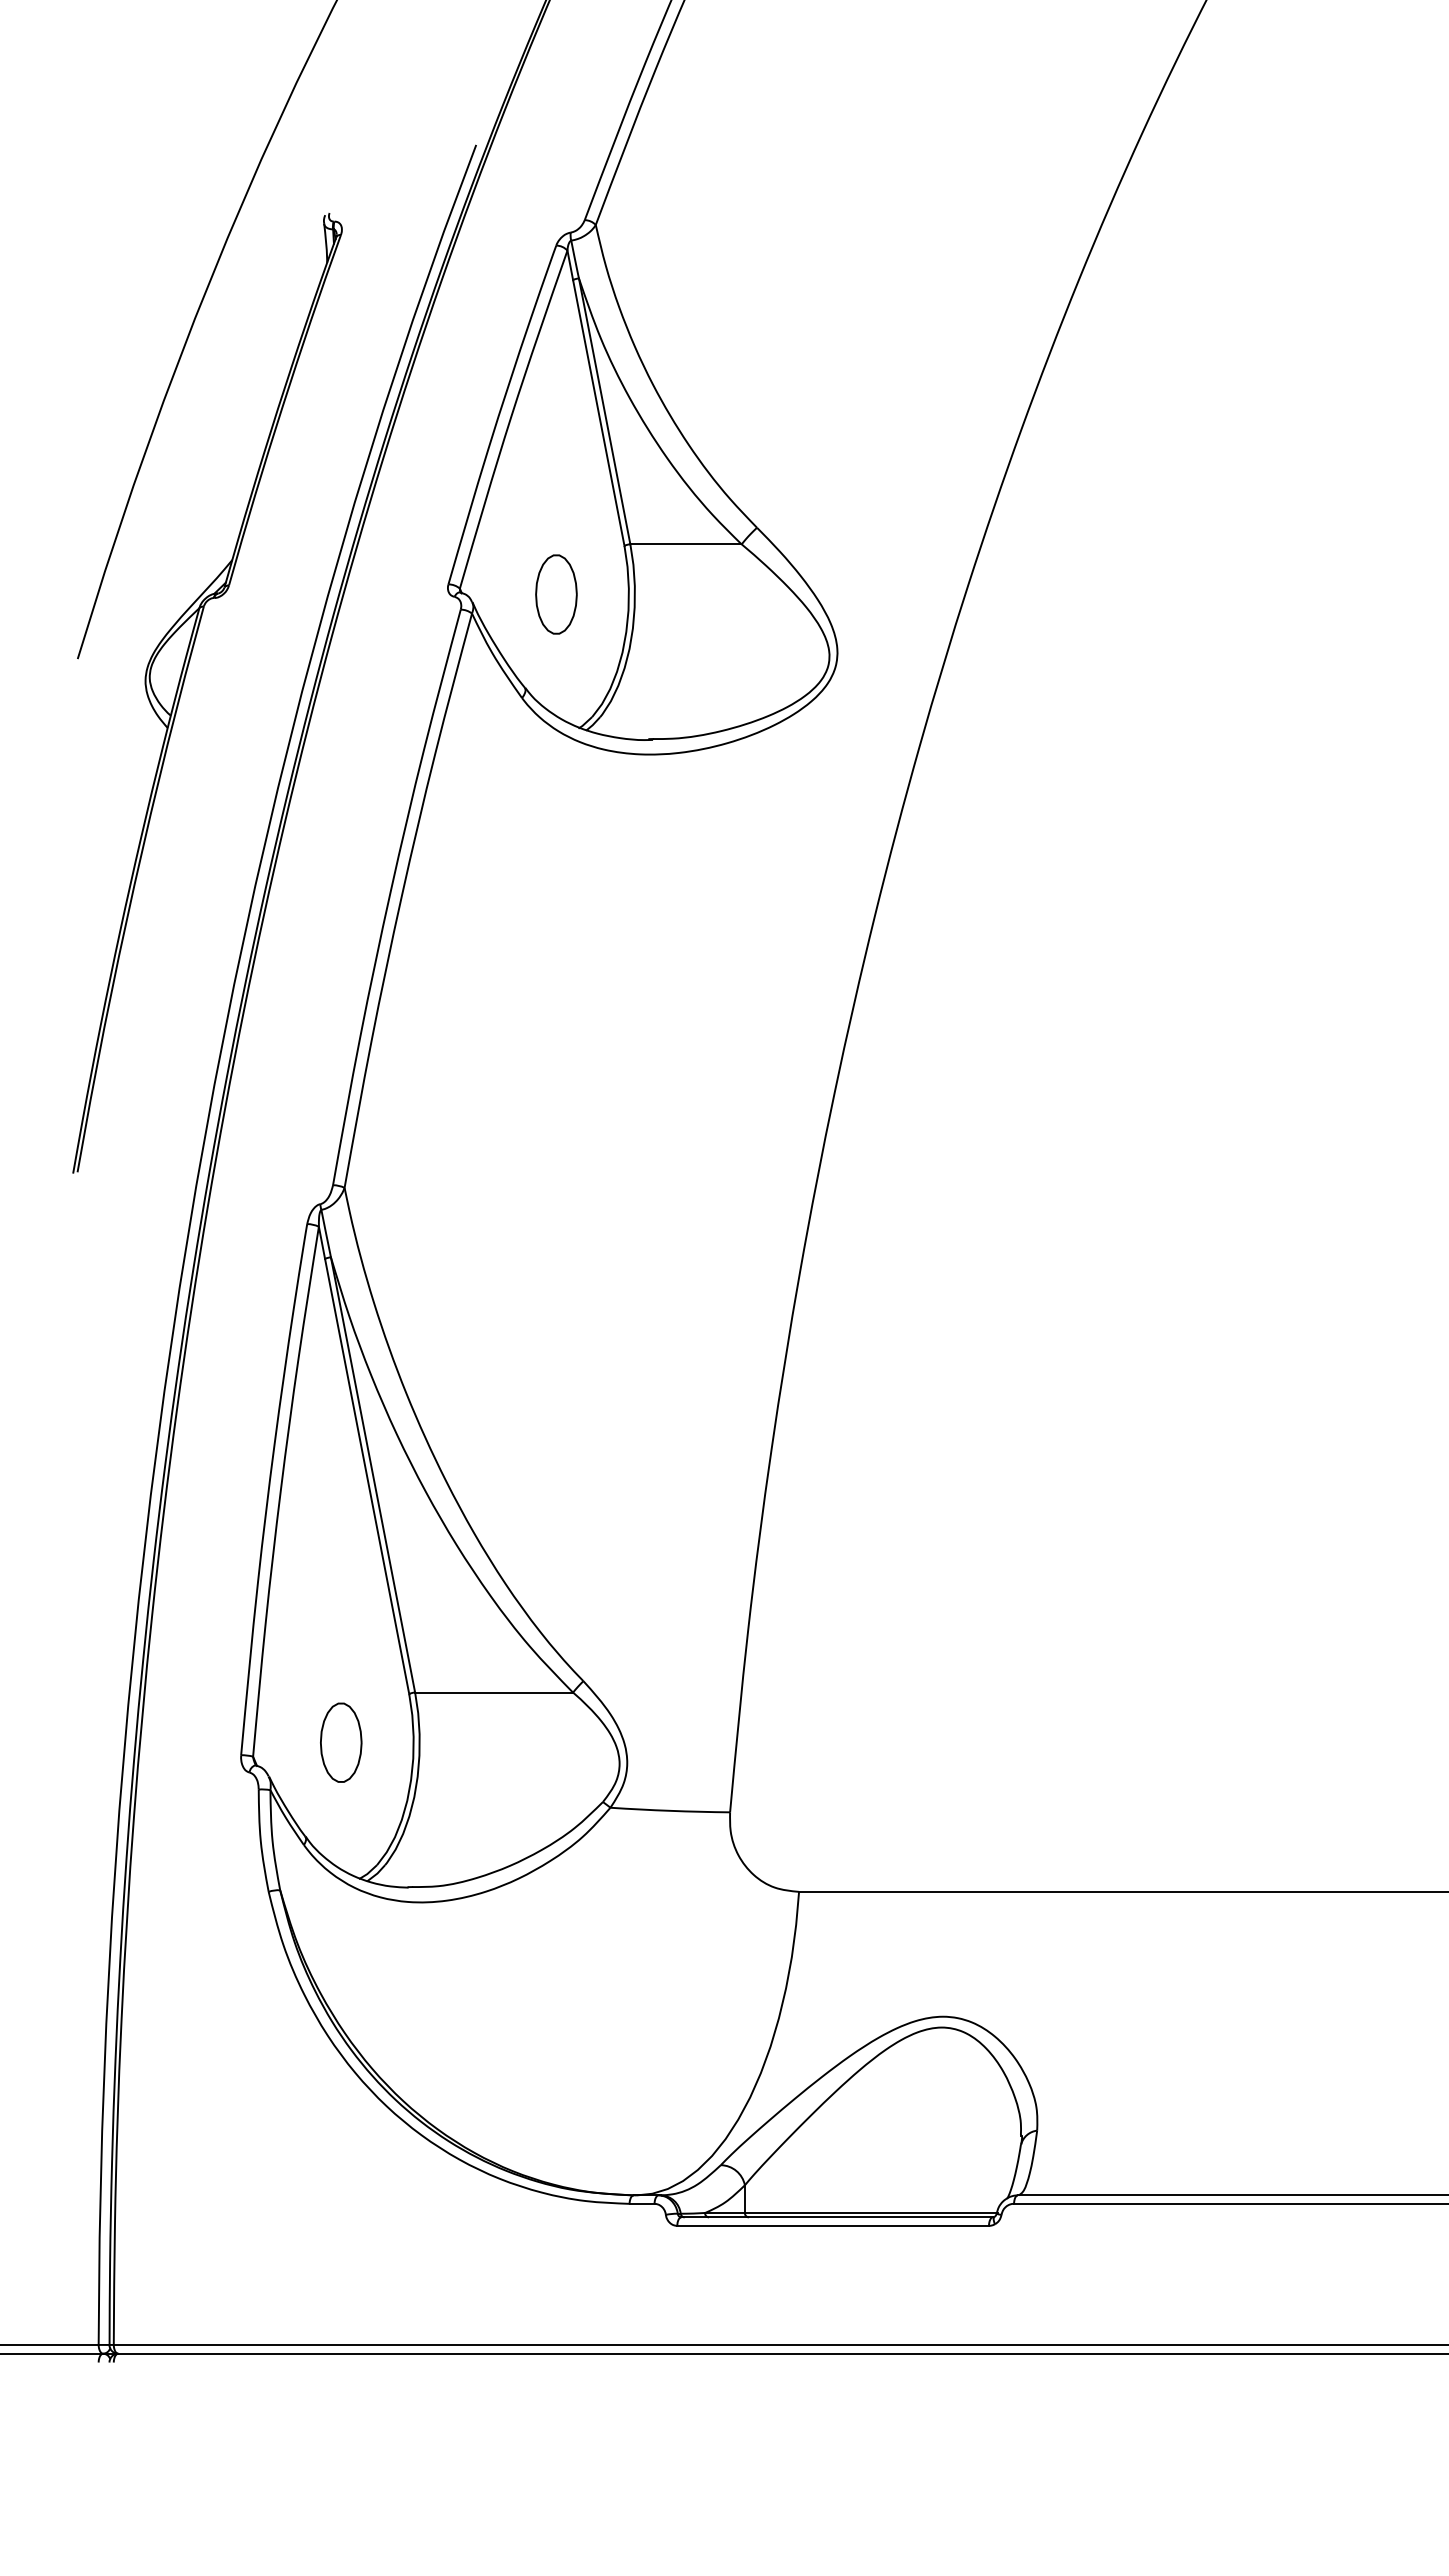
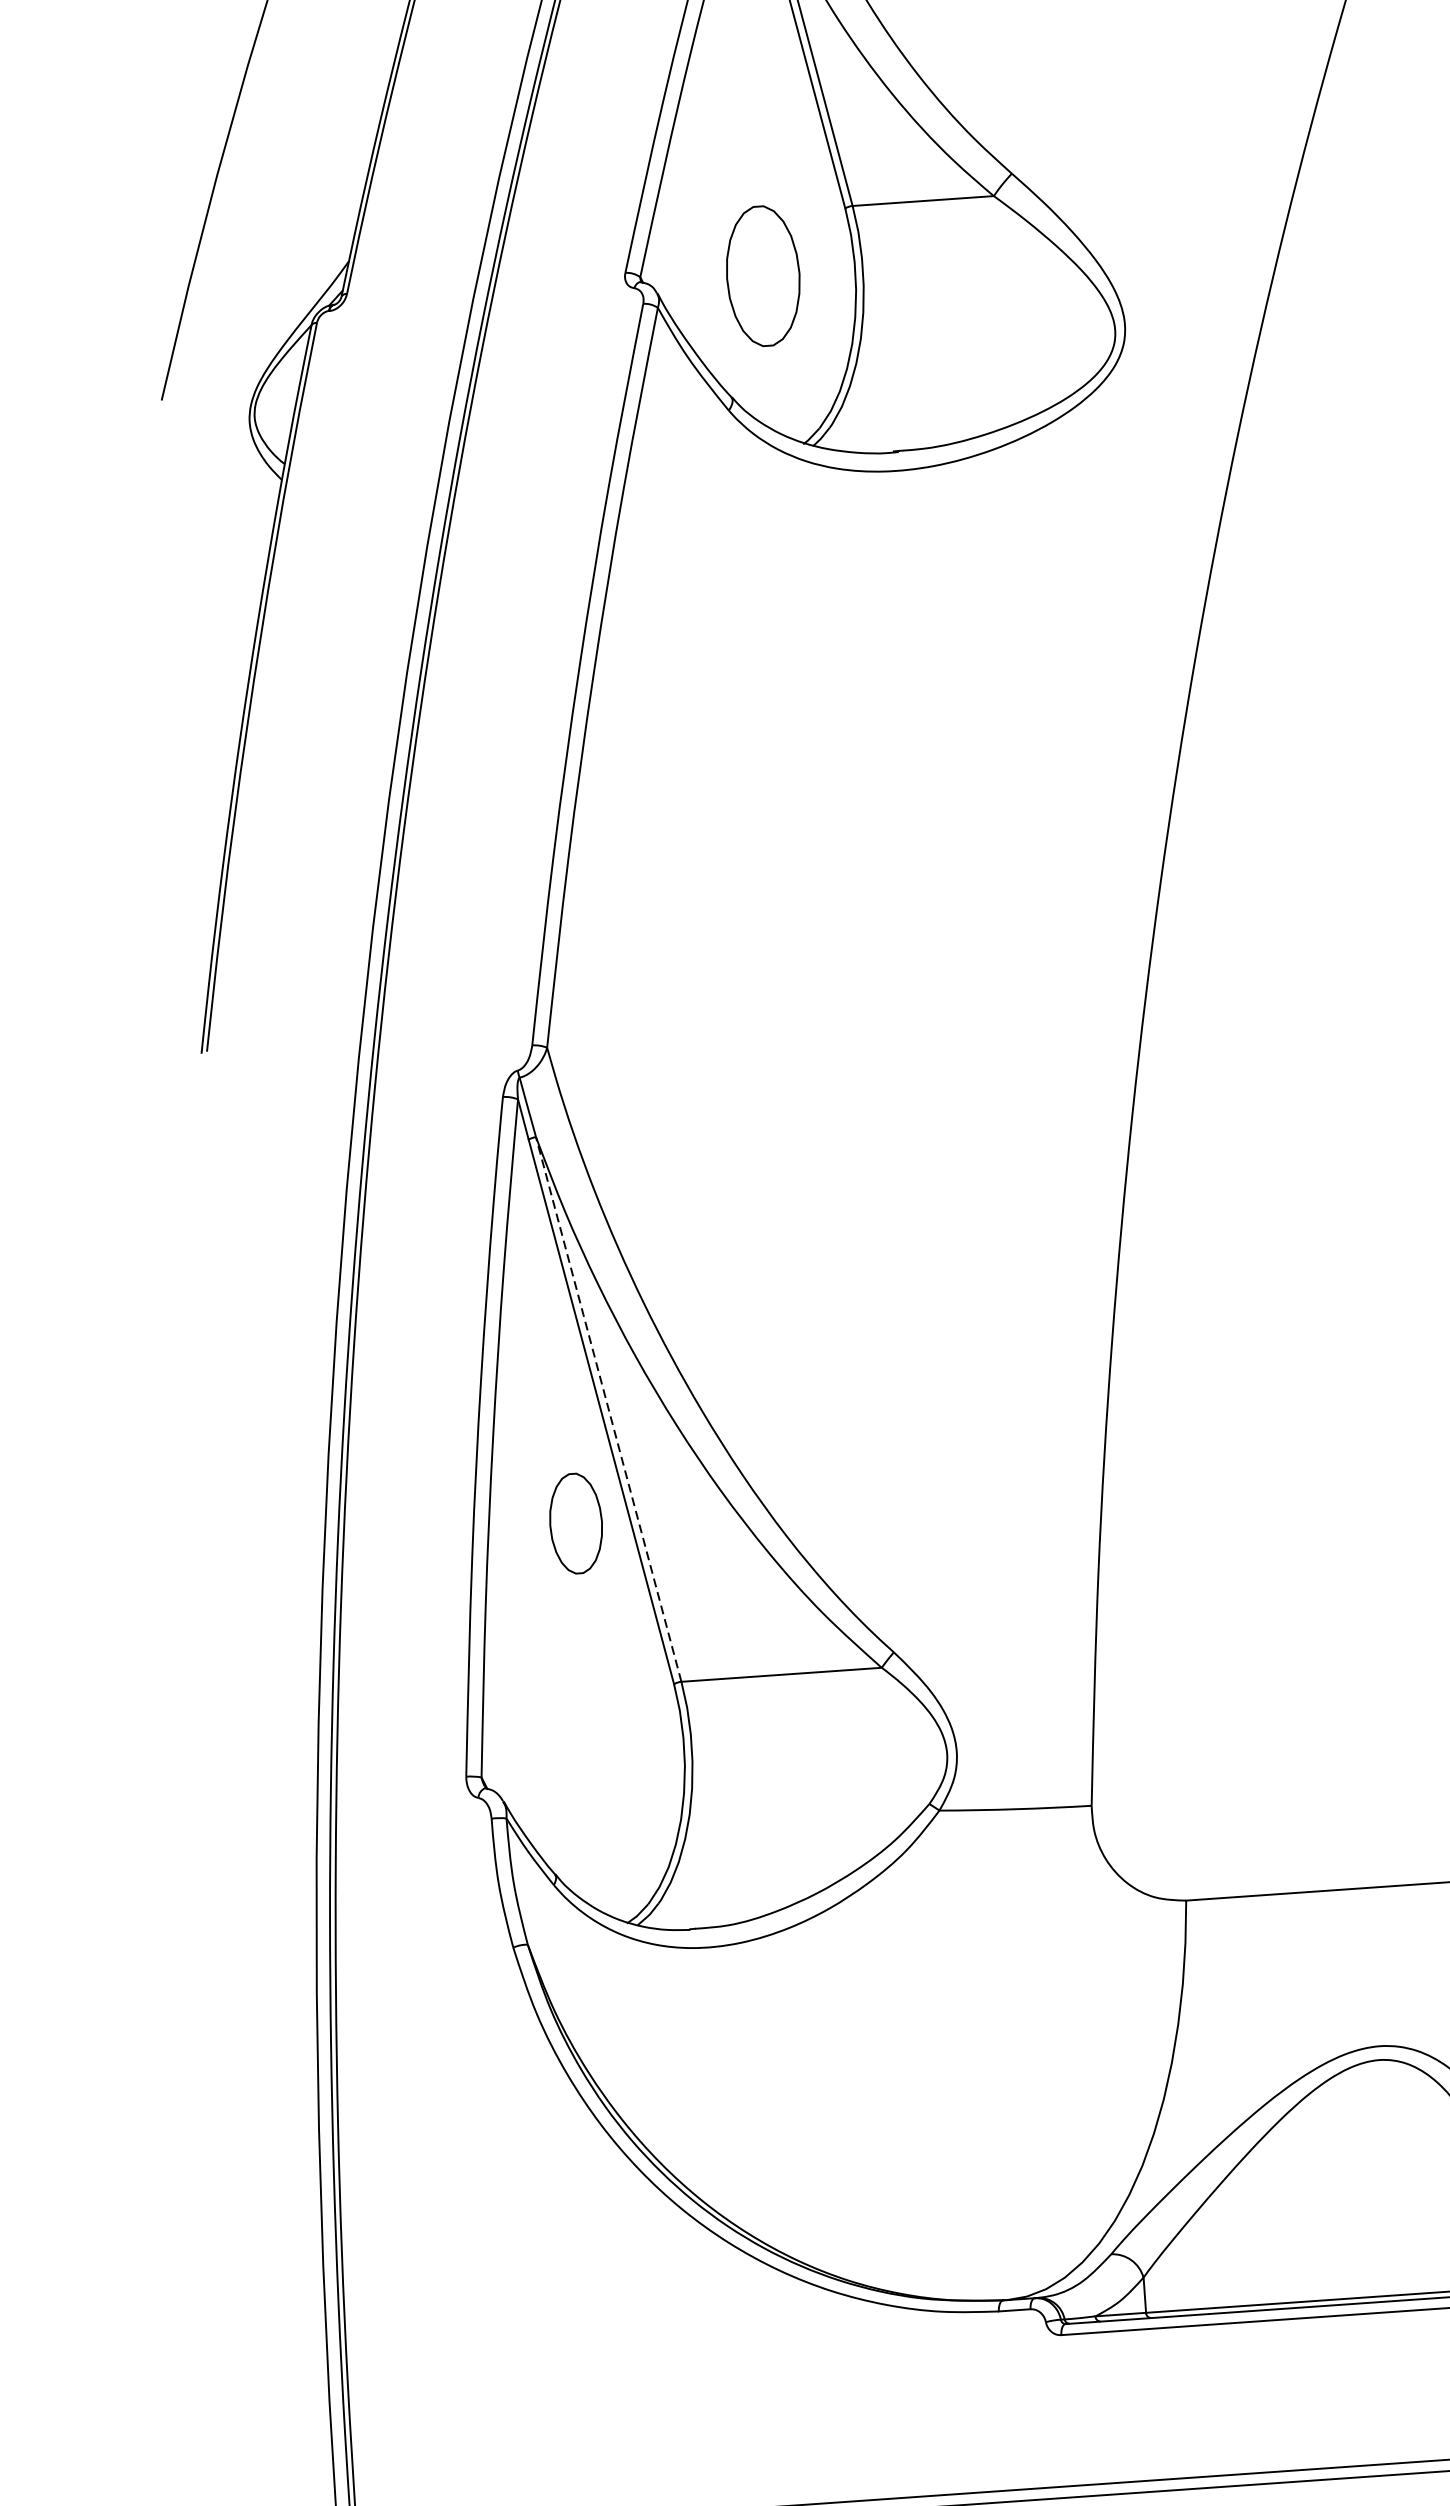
part: (556, 594) -> (763, 276), size x1.4
line: (373, 1475) -> (609, 1410), solid -> dashed
part: (341, 1742) -> (576, 1523), moved

